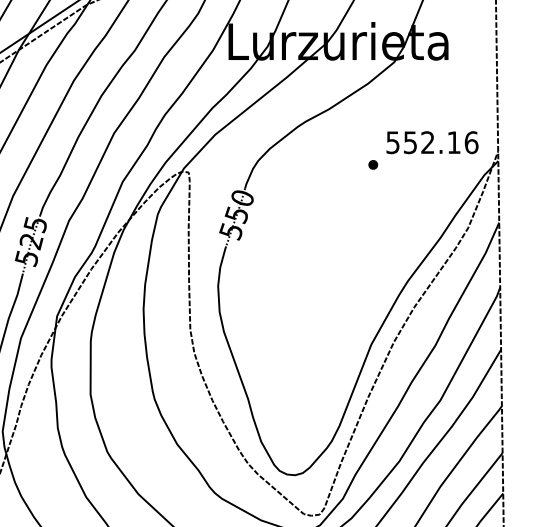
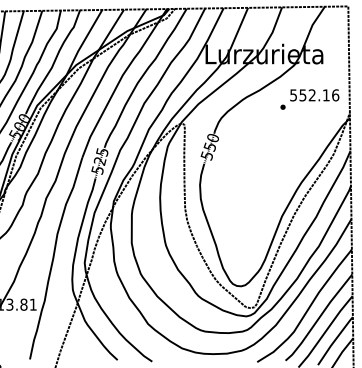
text: (422, 150) -> (309, 99), moved

